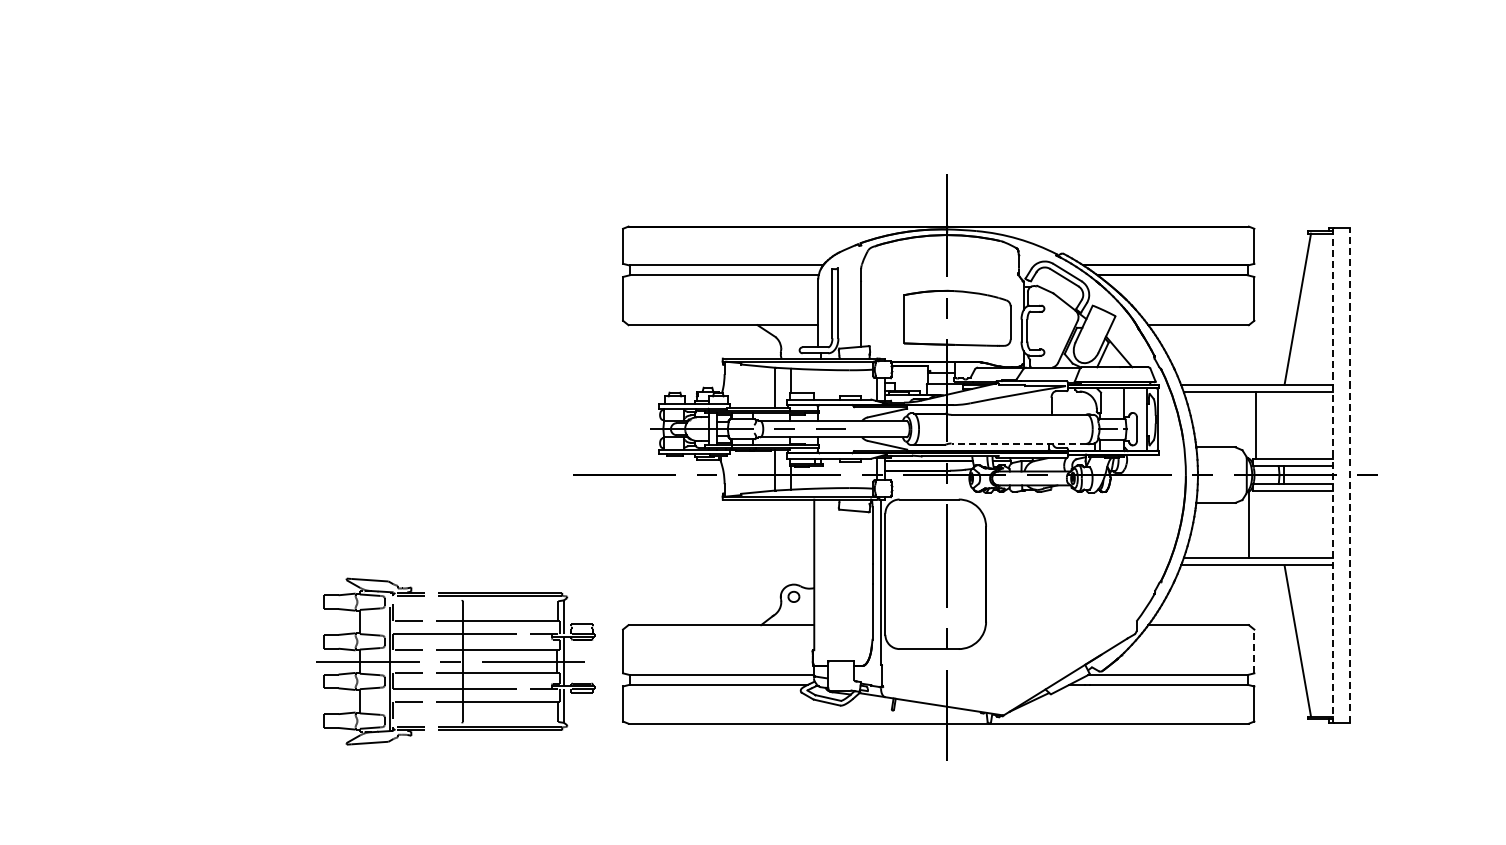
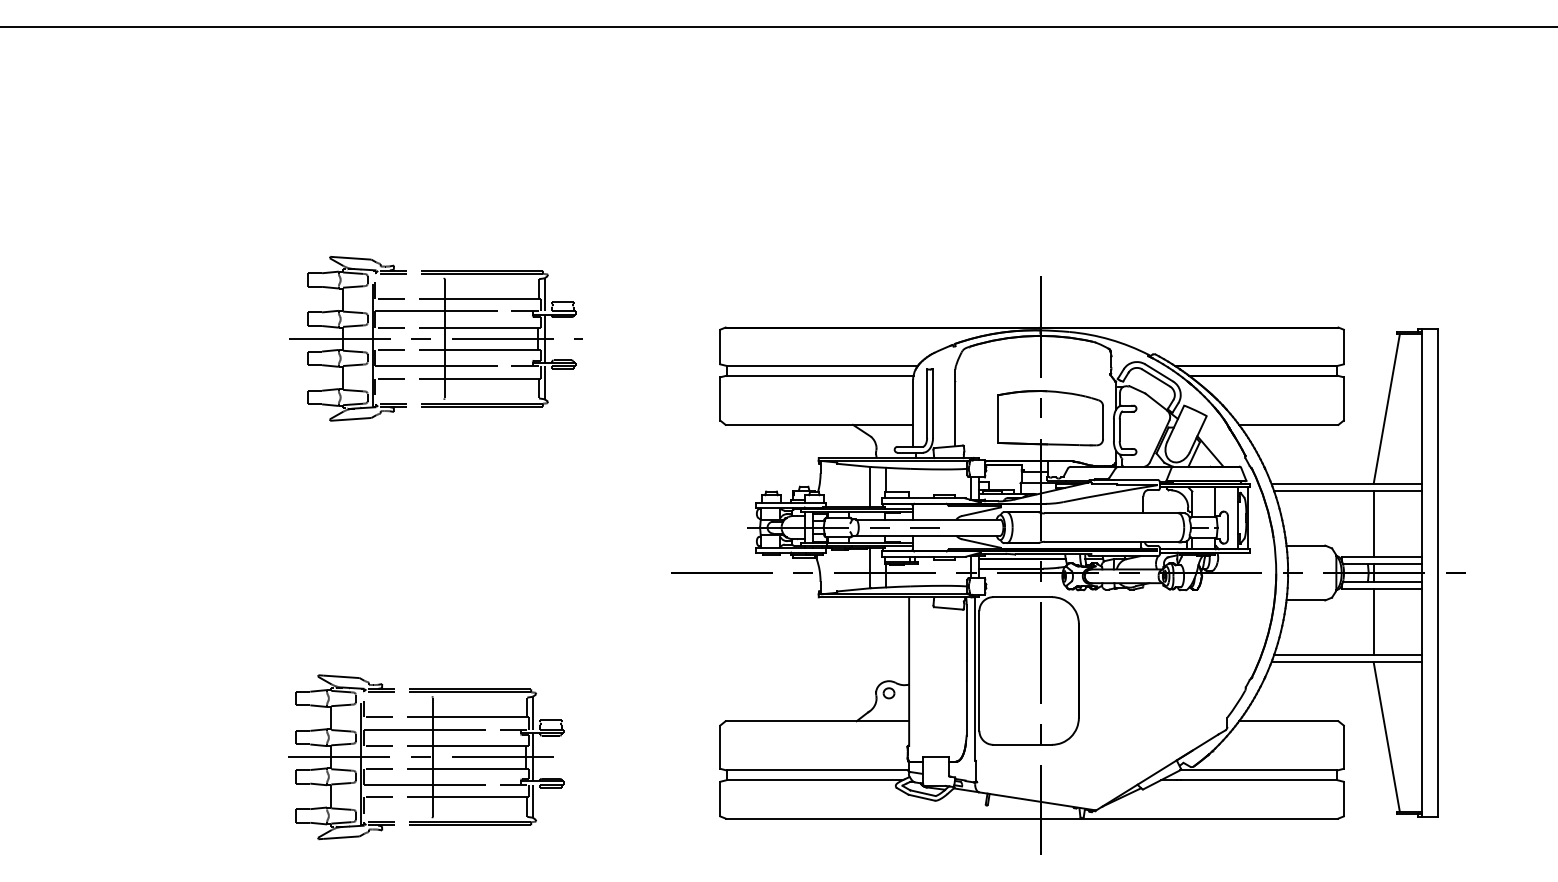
part: (334, 237) -> (435, 338), added
line: (1256, 424) -> (1373, 523), moved
line: (1019, 443) -> (1111, 541), dashed -> solid
line: (1350, 474) -> (1438, 572), dashed -> solid
line: (1332, 475) -> (1421, 573), dashed -> solid
line: (1248, 524) -> (1373, 621), moved
line: (1254, 651) -> (1343, 747), dashed -> solid
part: (456, 661) -> (426, 757), moved

